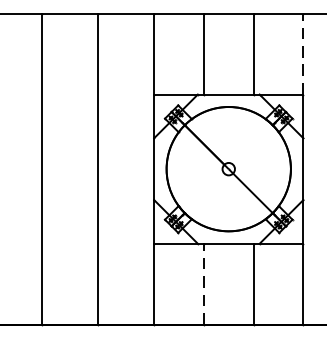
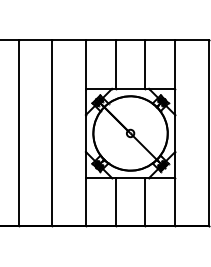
line: (303, 53) -> (175, 64), dashed -> solid
line: (203, 282) -> (115, 201), dashed -> solid

